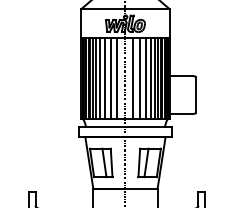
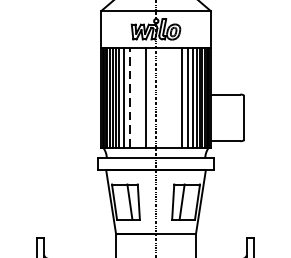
line: (104, 78) -> (129, 97), solid -> dashed
line: (110, 78) -> (137, 97), removed
line: (133, 78) -> (165, 97), removed
line: (140, 78) -> (174, 97), removed

